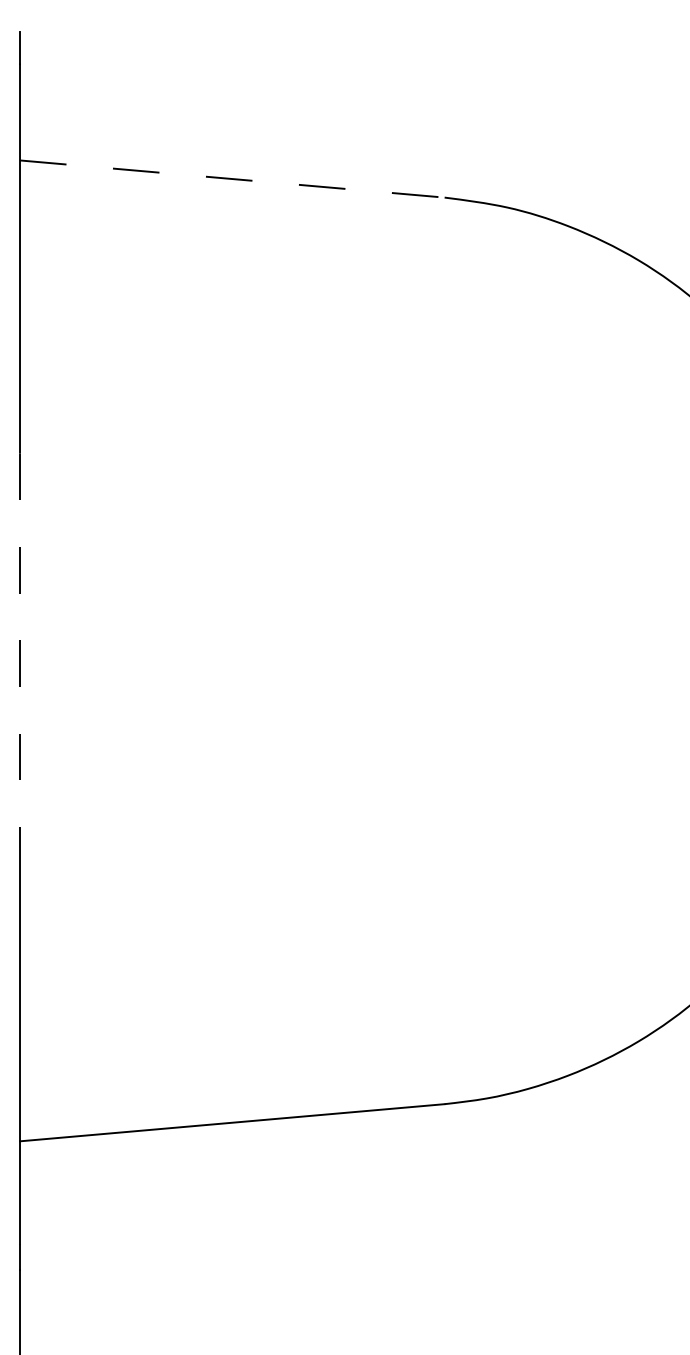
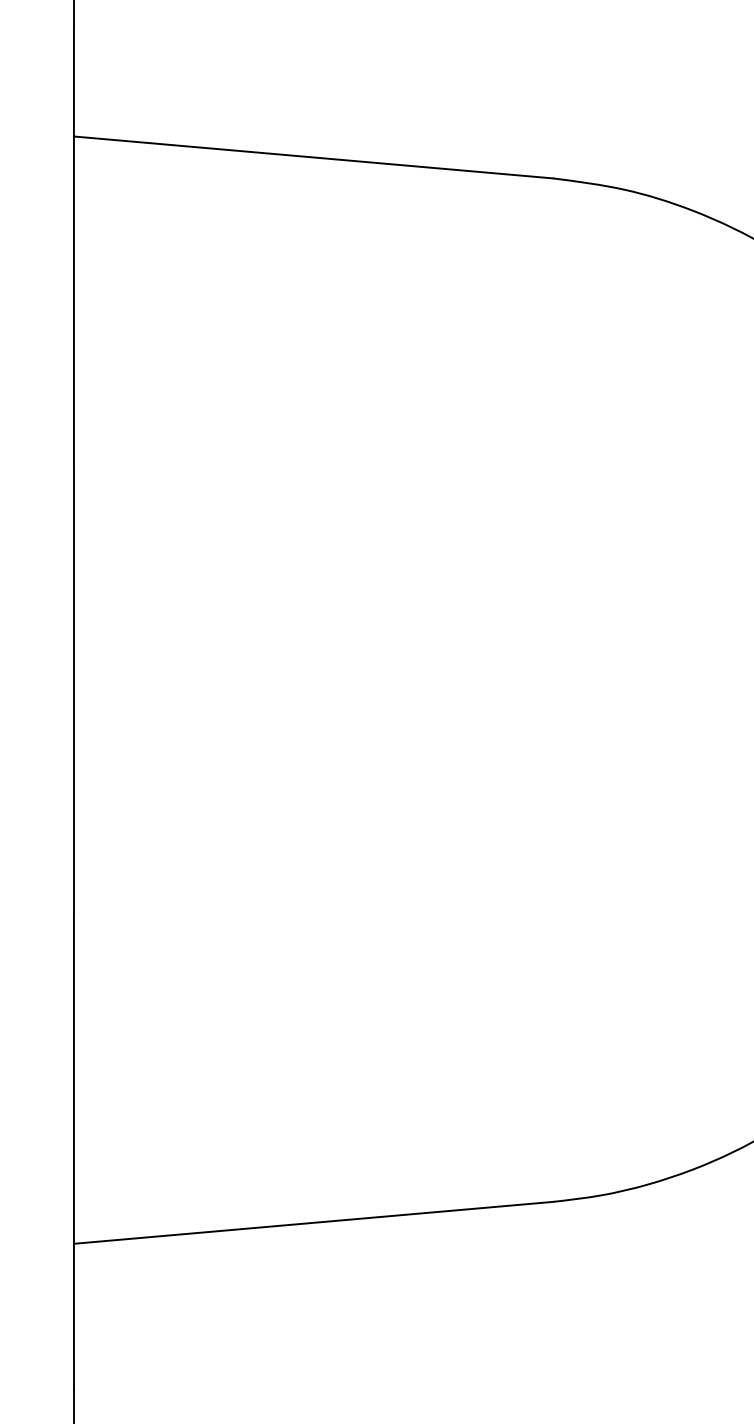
line: (232, 179) -> (313, 158), dashed -> solid
line: (20, 651) -> (74, 690), dashed -> solid

